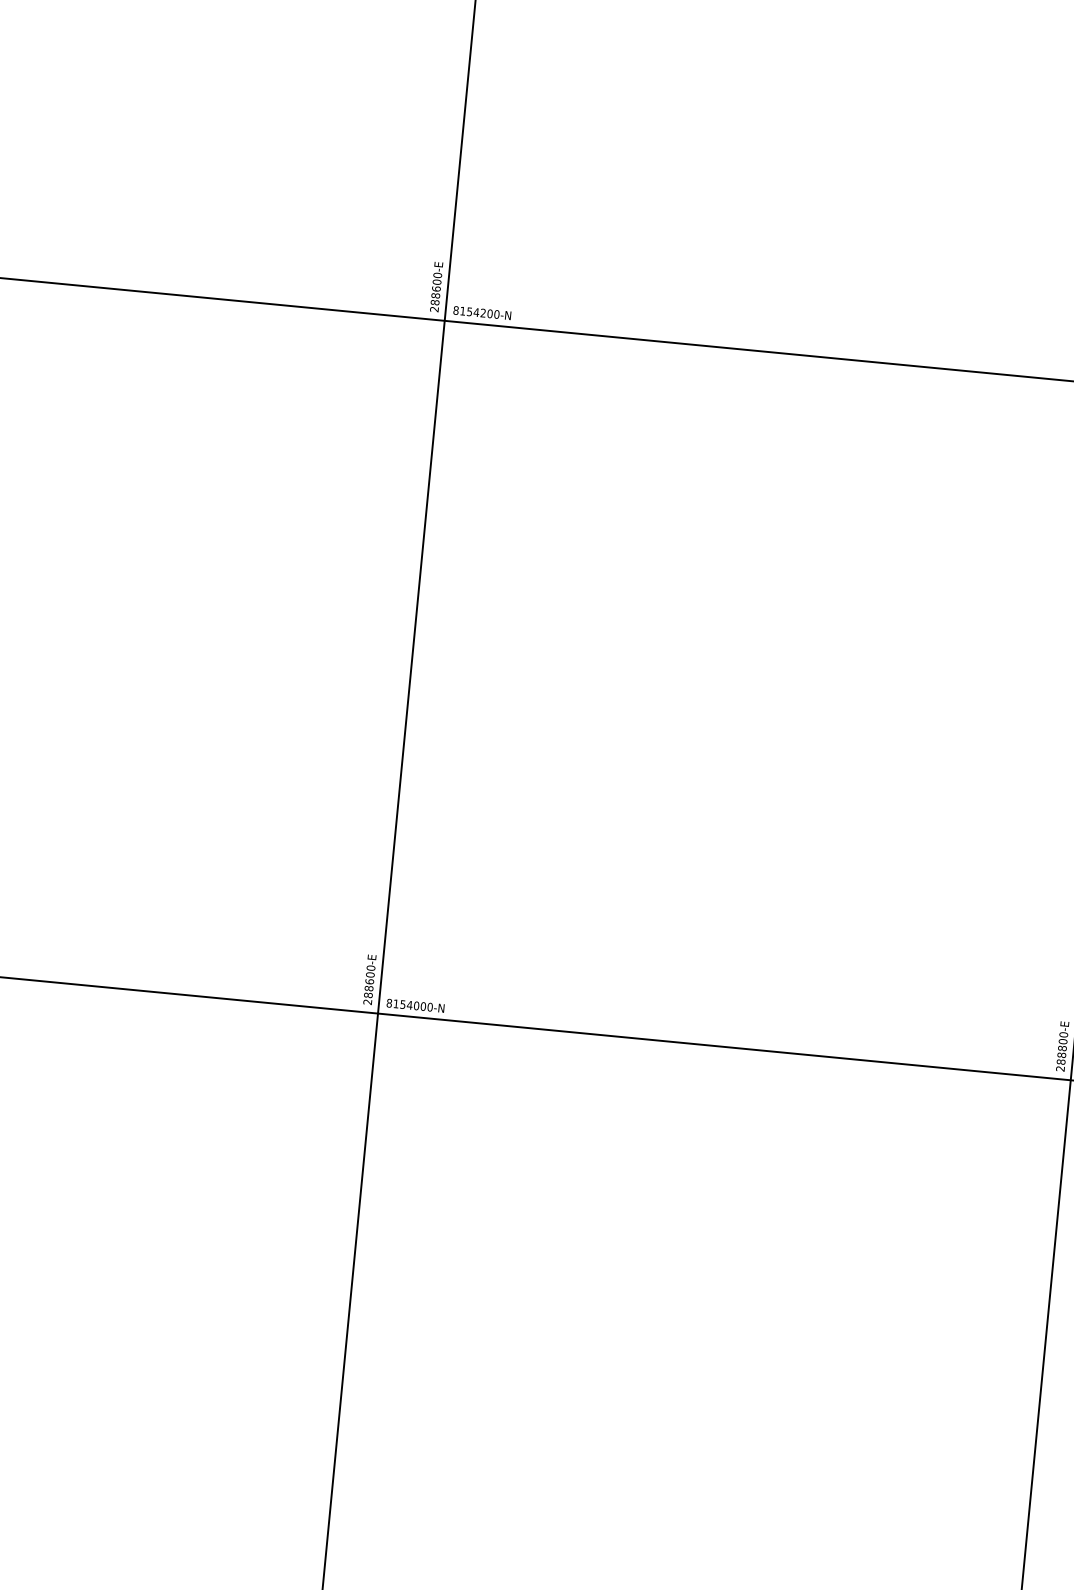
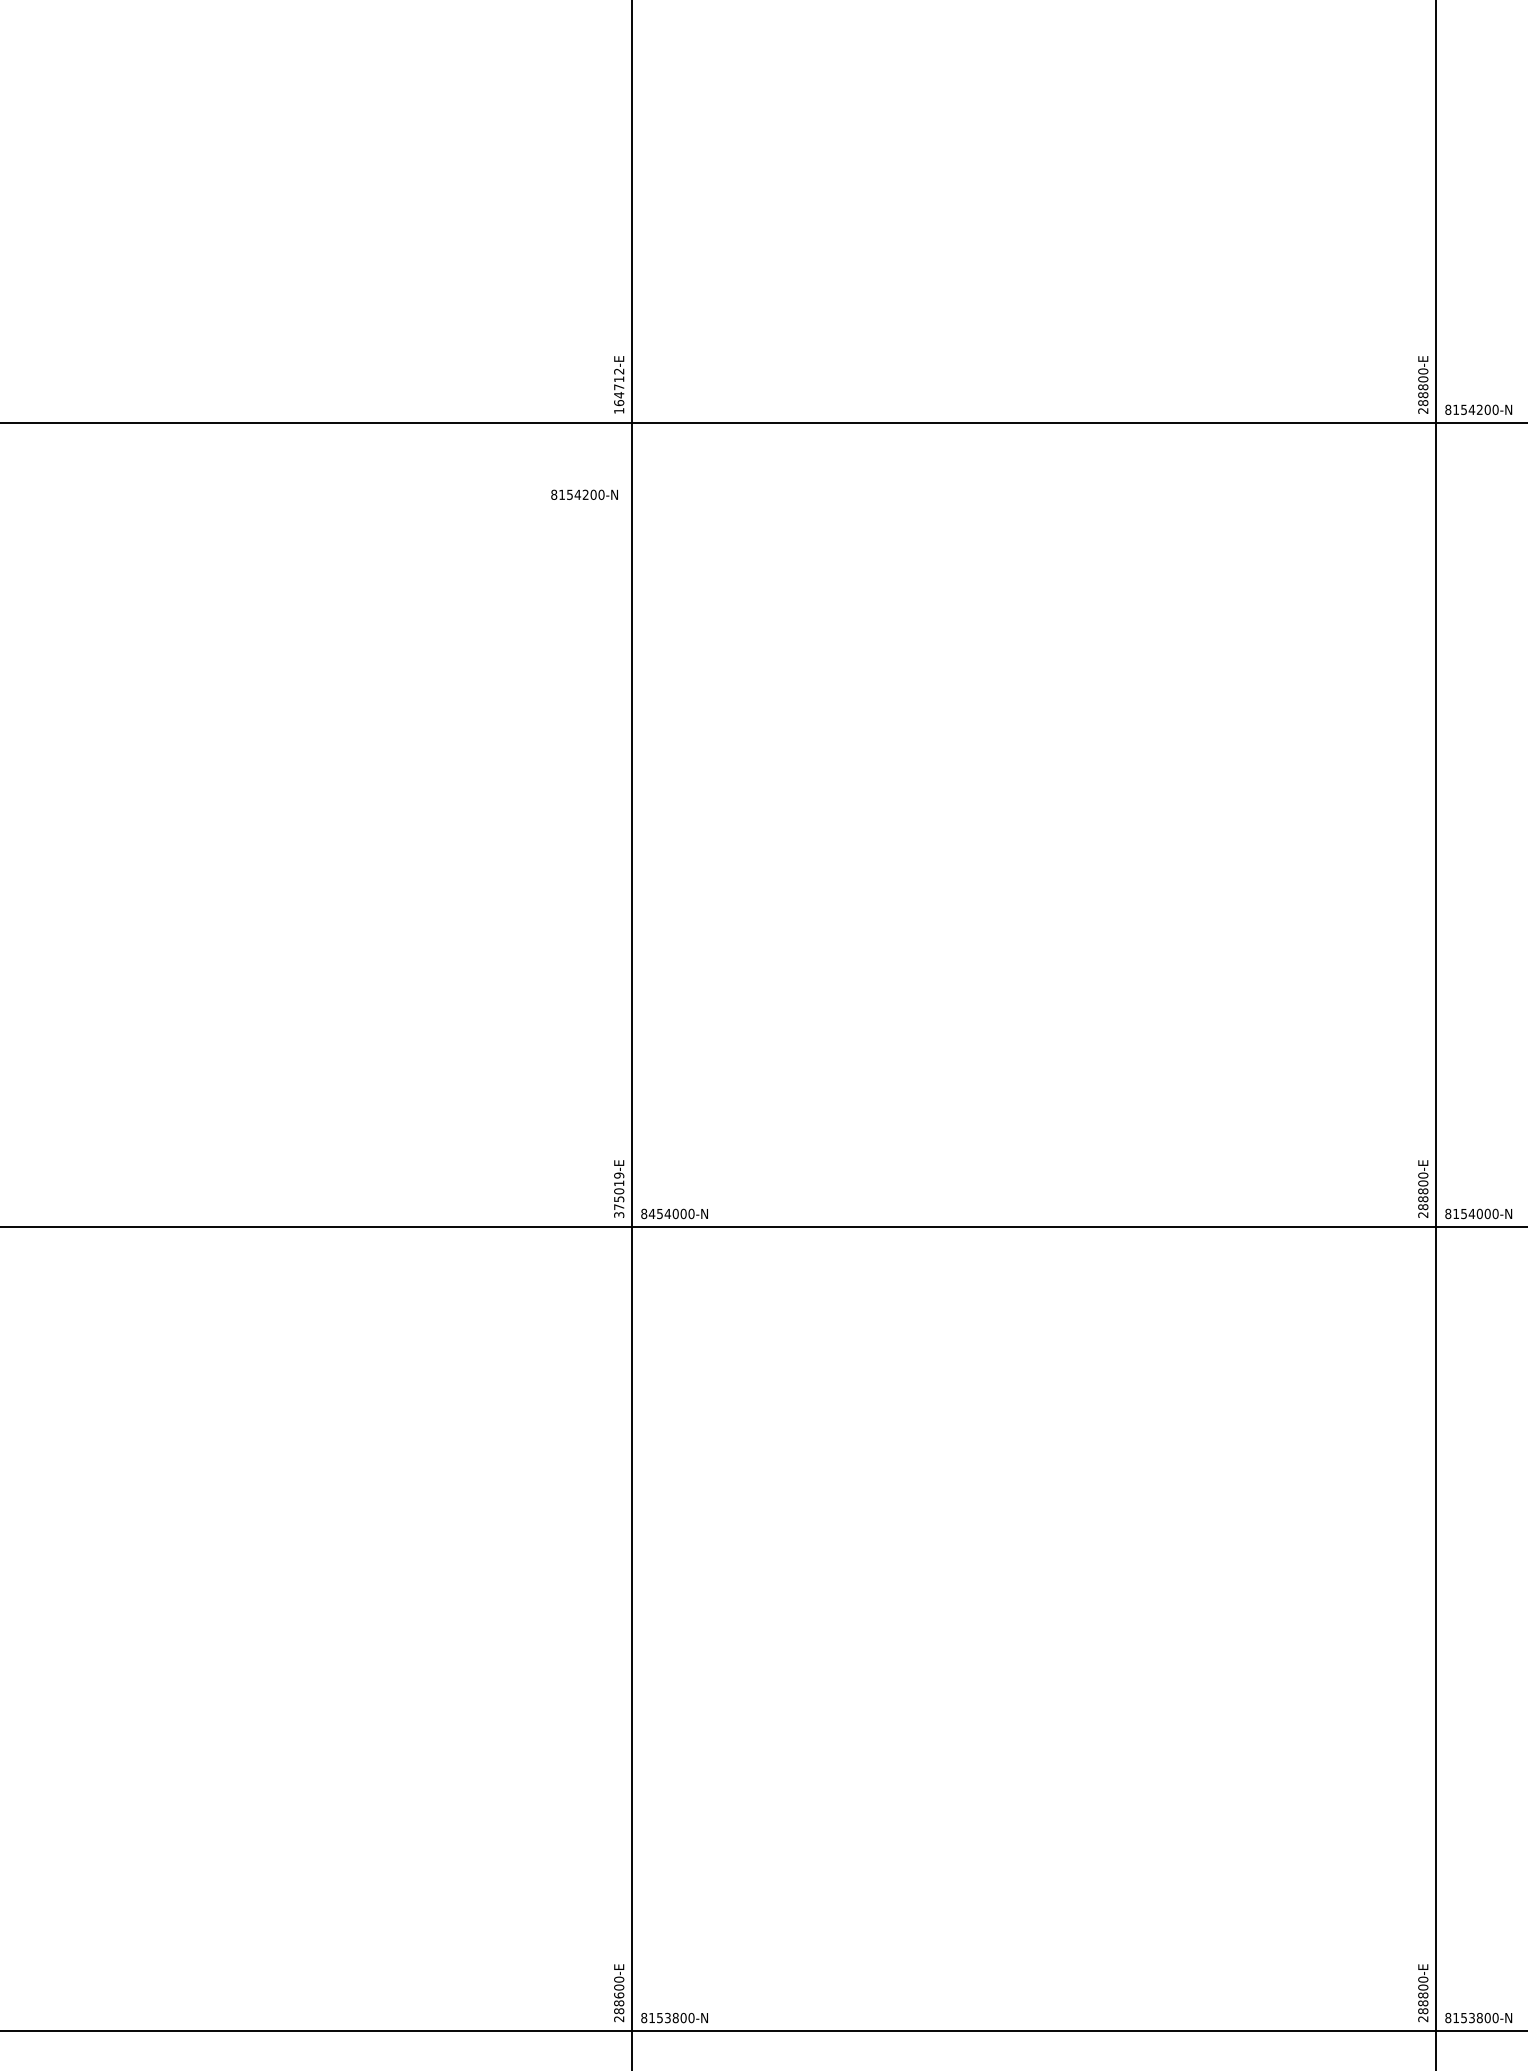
text: (436, 291) -> (619, 390), 288600-E -> 164712-E
text: (482, 312) -> (584, 494), moved
text: (369, 984) -> (619, 1194), 288600-E -> 375019-E
text: (395, 1003) -> (651, 1213), 8154000-N -> 8454000-N

